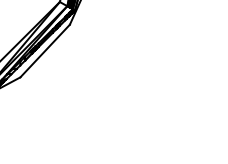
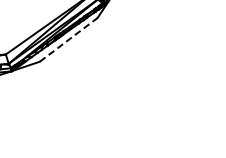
line: (45, 50) -> (69, 39), solid -> dashed

